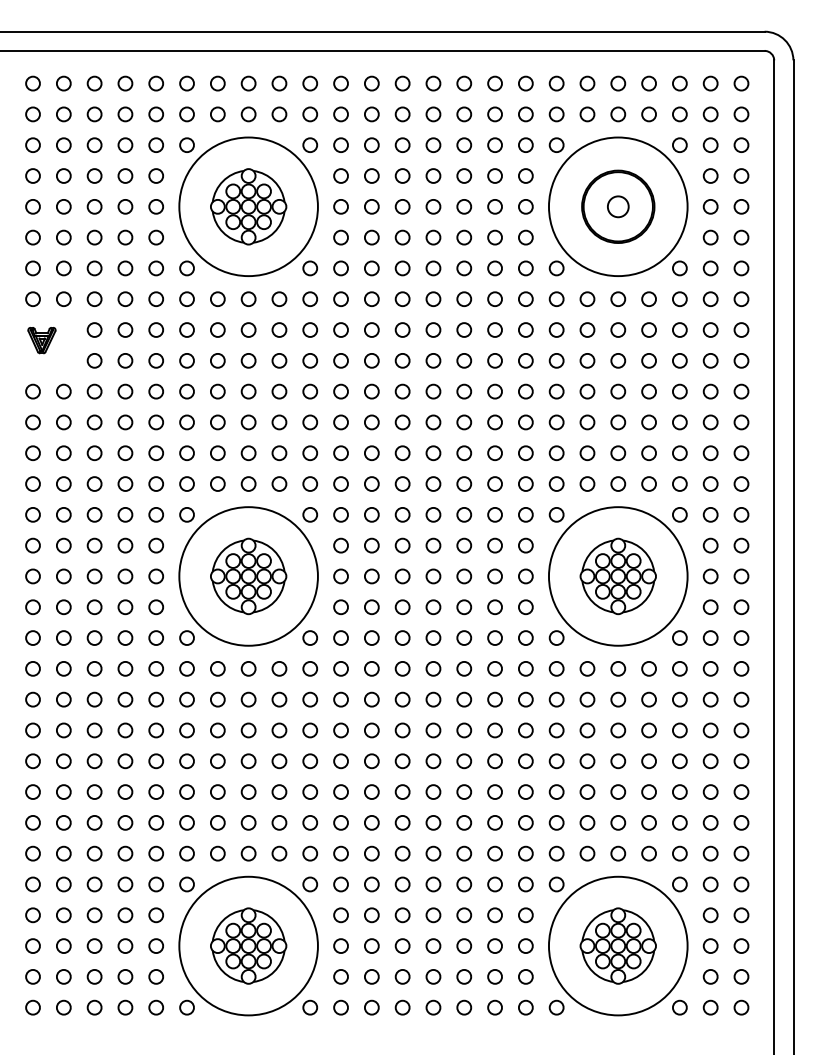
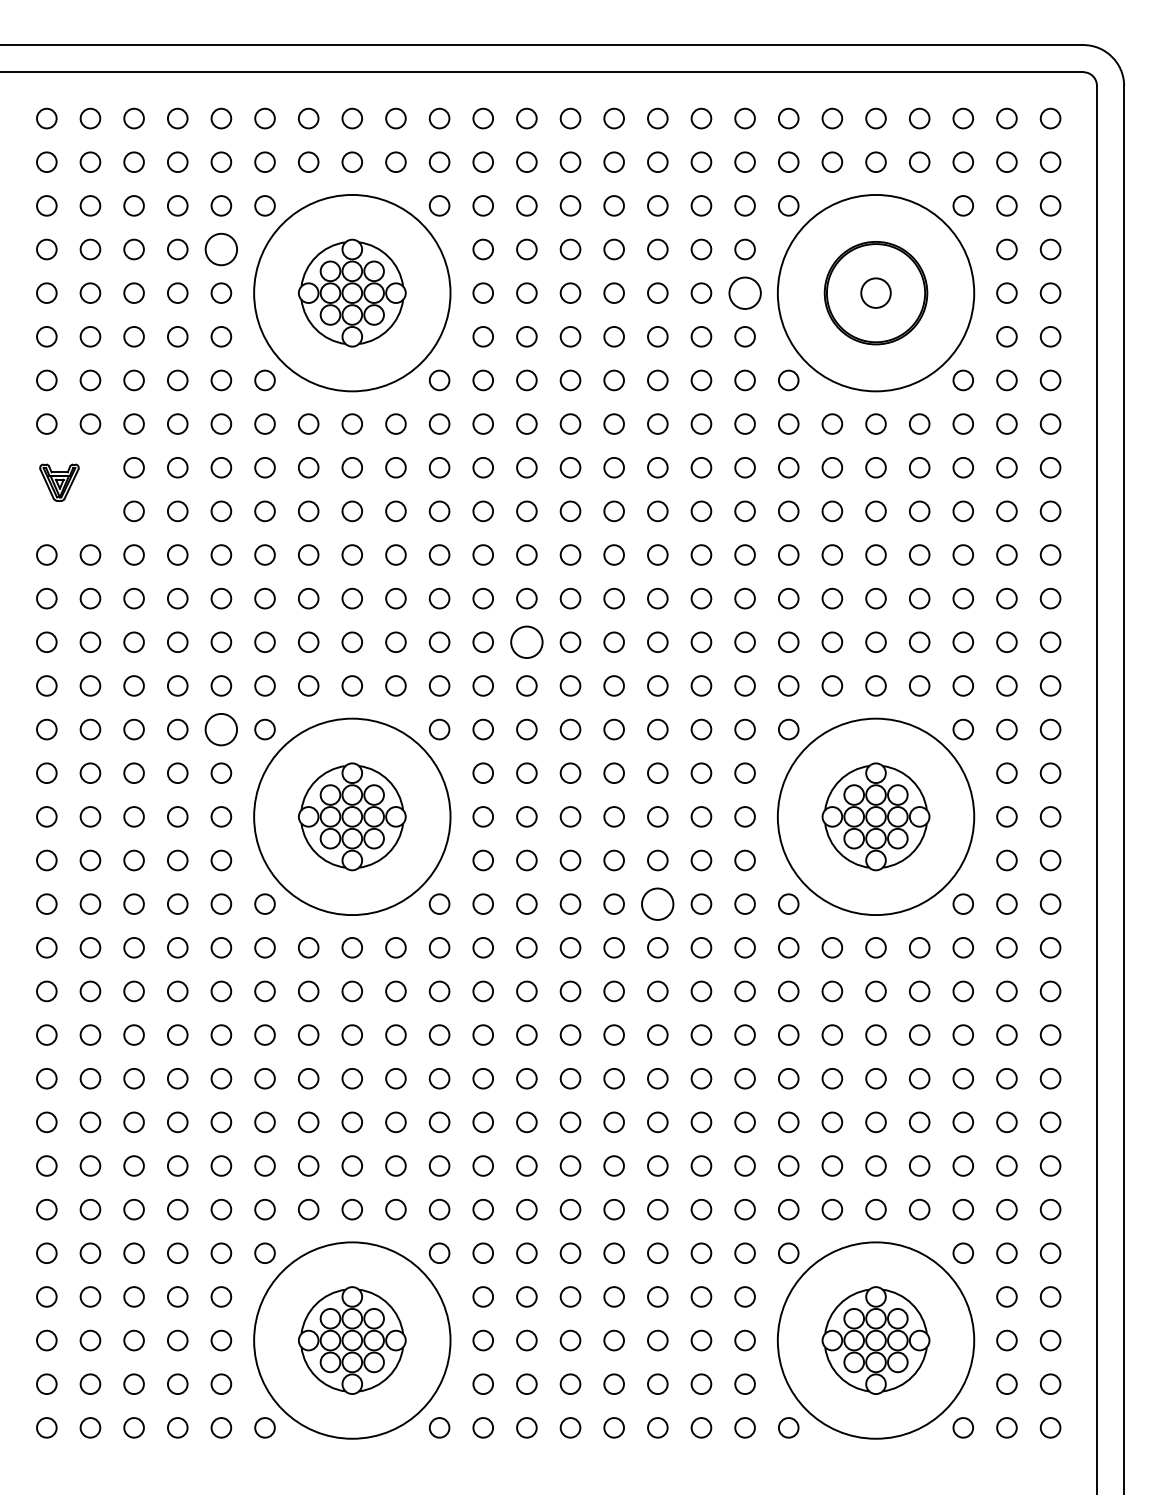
circle: (156, 176) -> (221, 249), size x1.6
circle: (525, 206) -> (744, 292), size x1.6
circle: (371, 453) -> (526, 642), size x1.6
circle: (156, 514) -> (221, 729), size x1.6
circle: (464, 637) -> (657, 903), size x1.6

